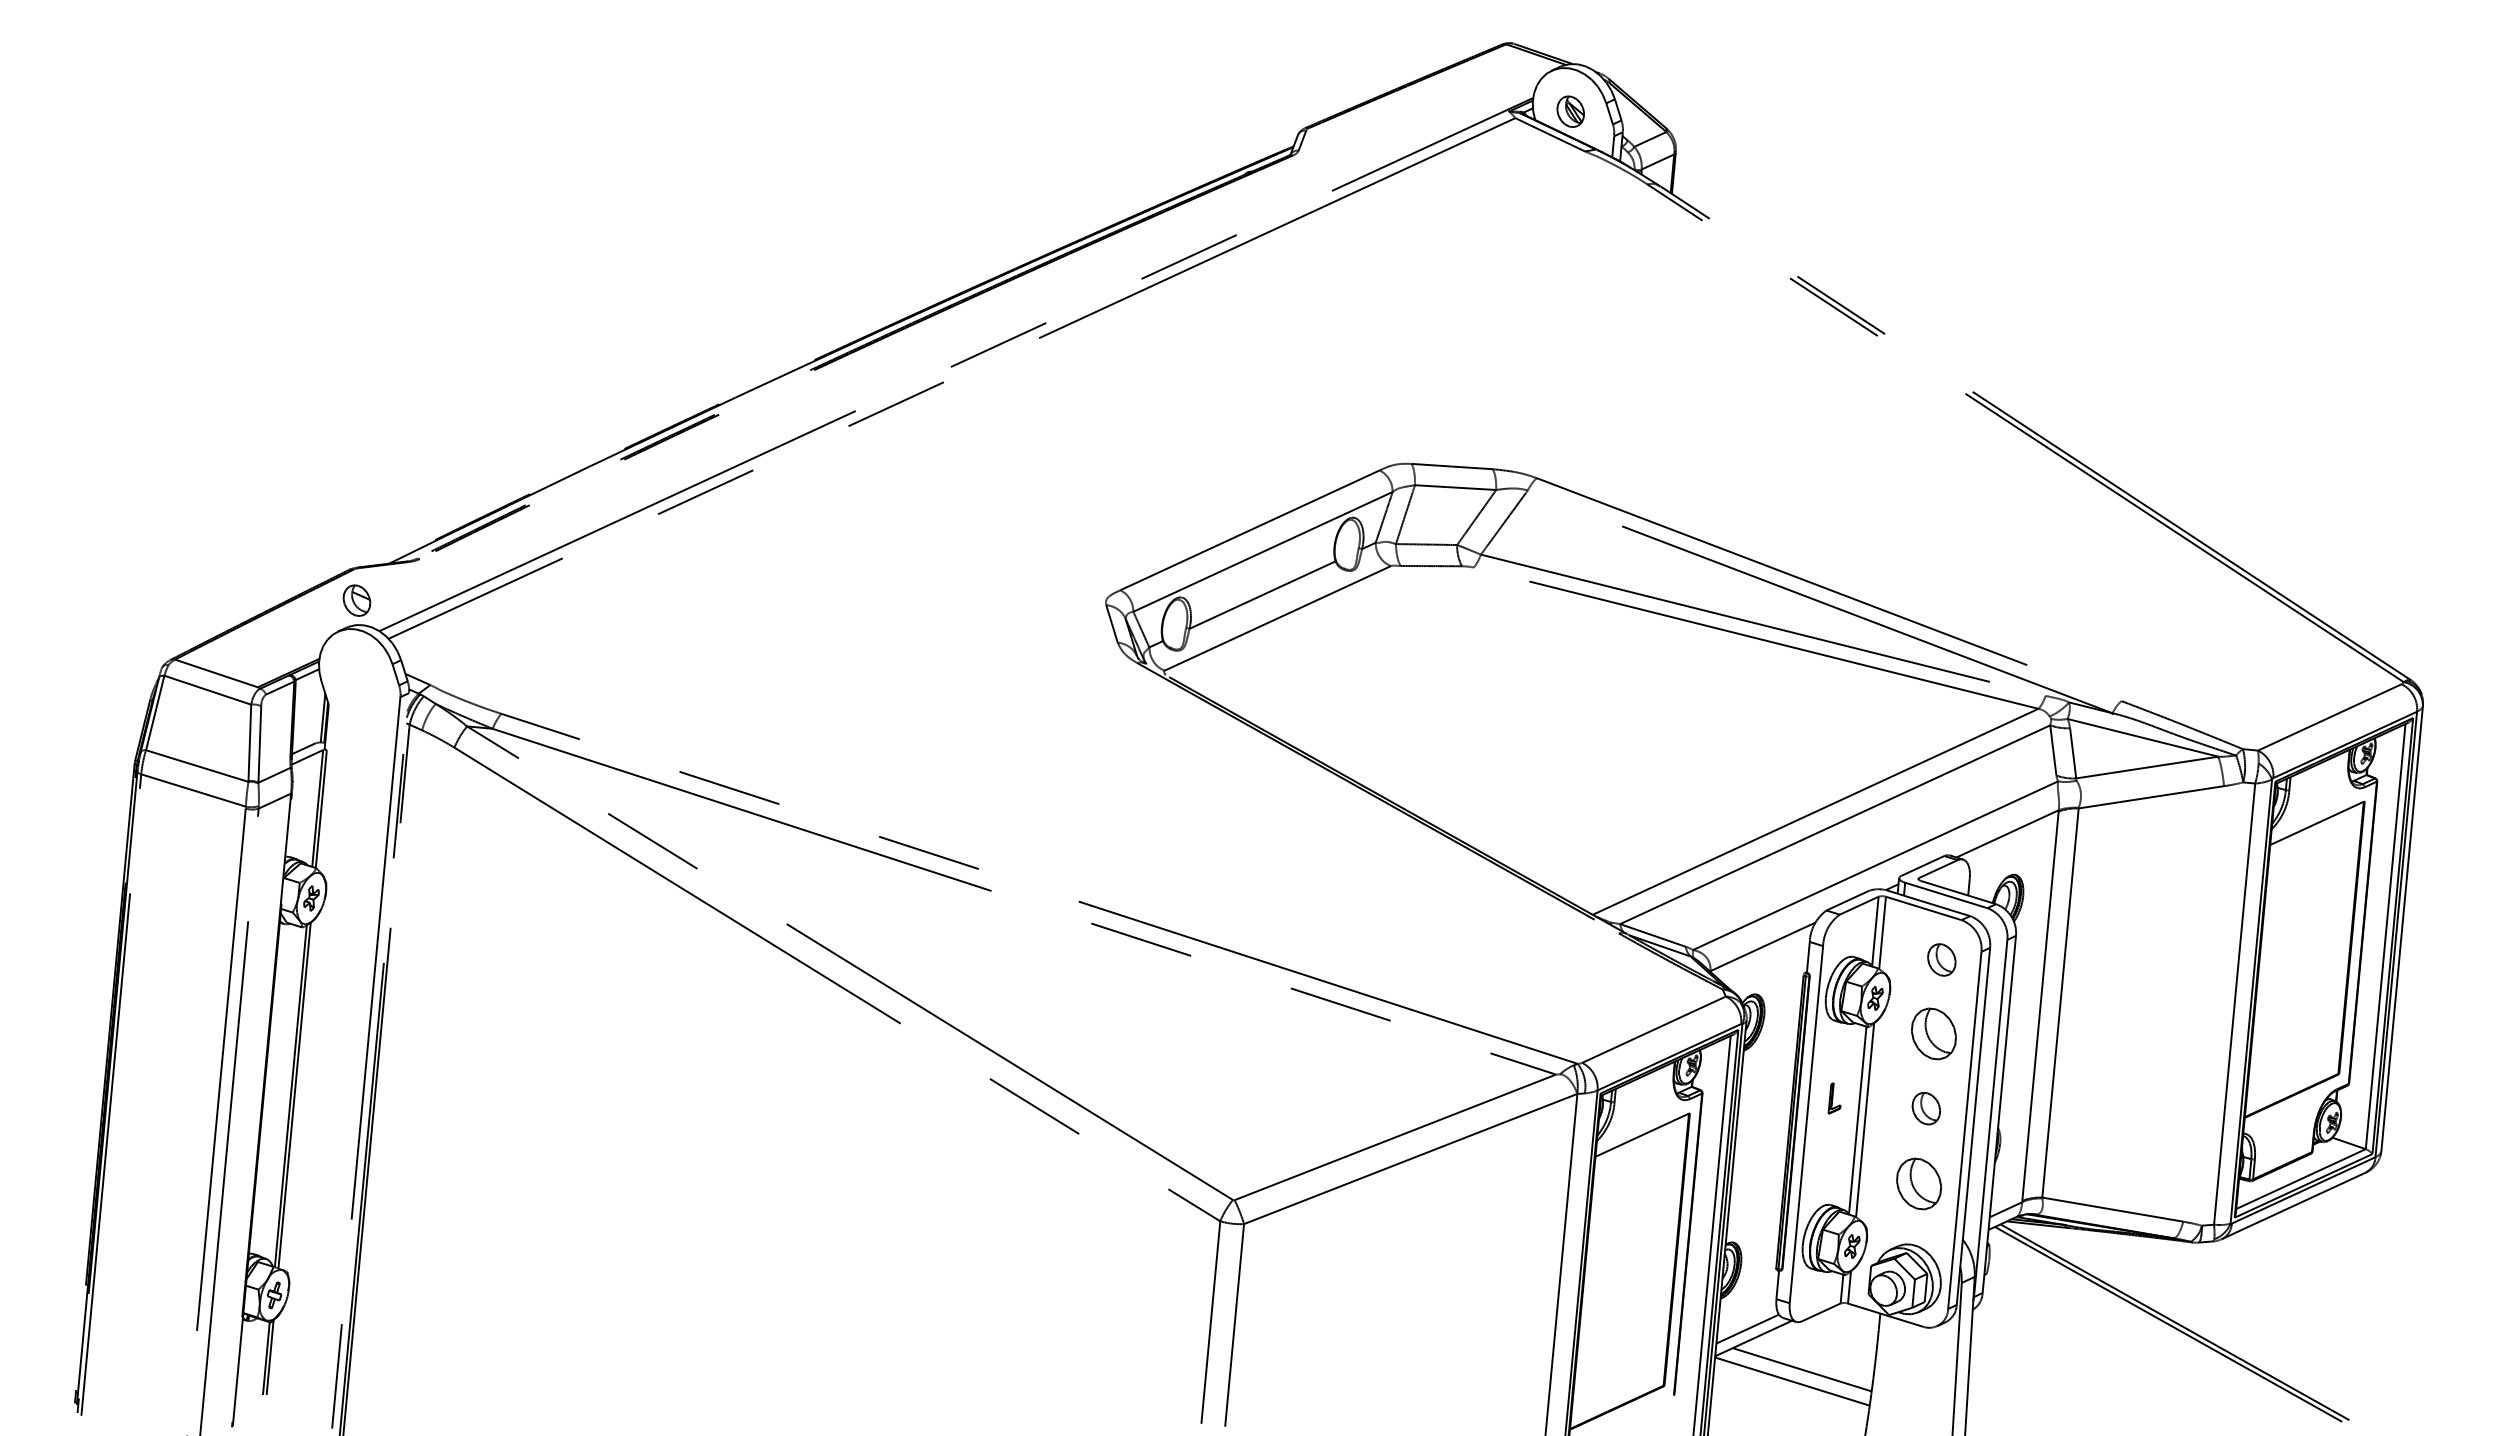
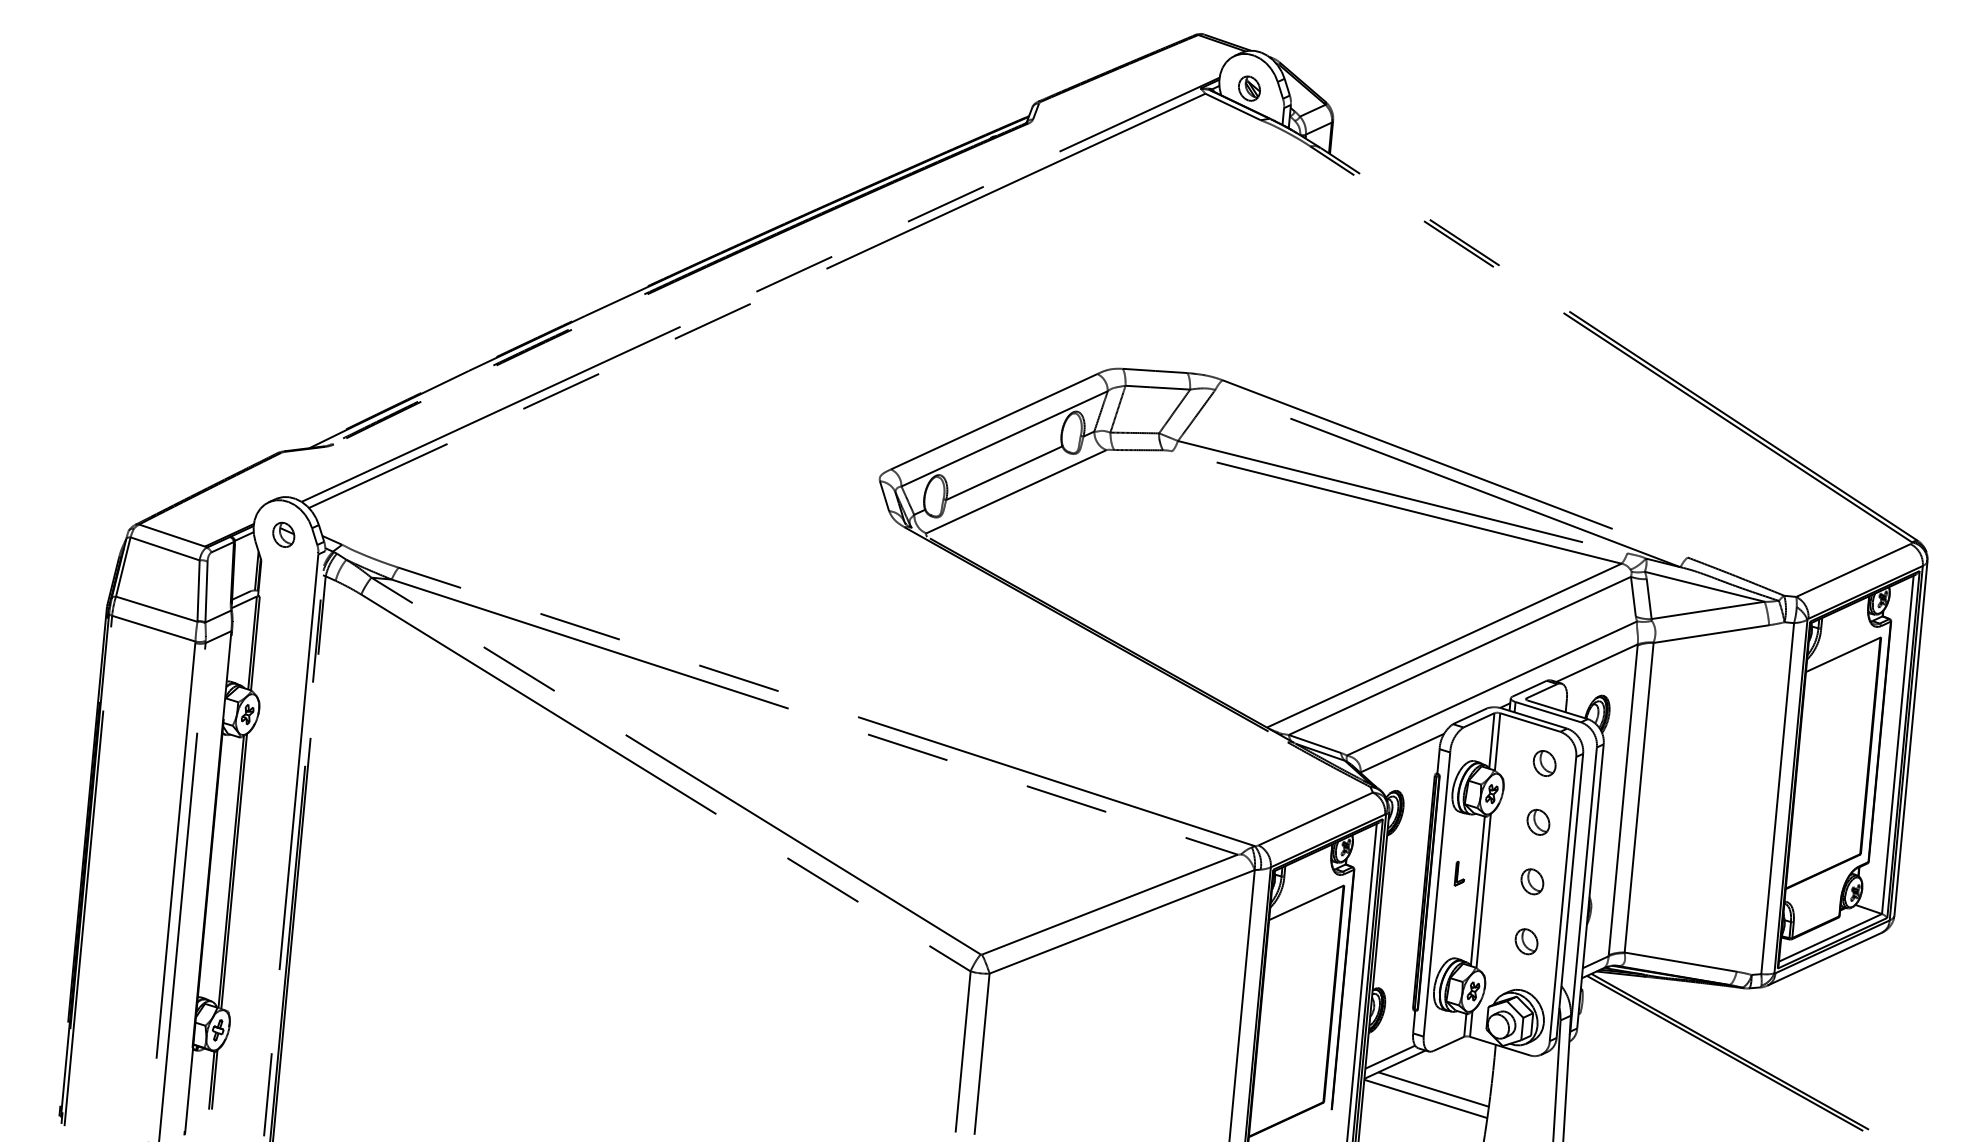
part: (356, 600) -> (283, 534), moved
part: (1933, 1033) -> (1538, 822), size x0.62
part: (1918, 1183) -> (1526, 941), size x0.62

